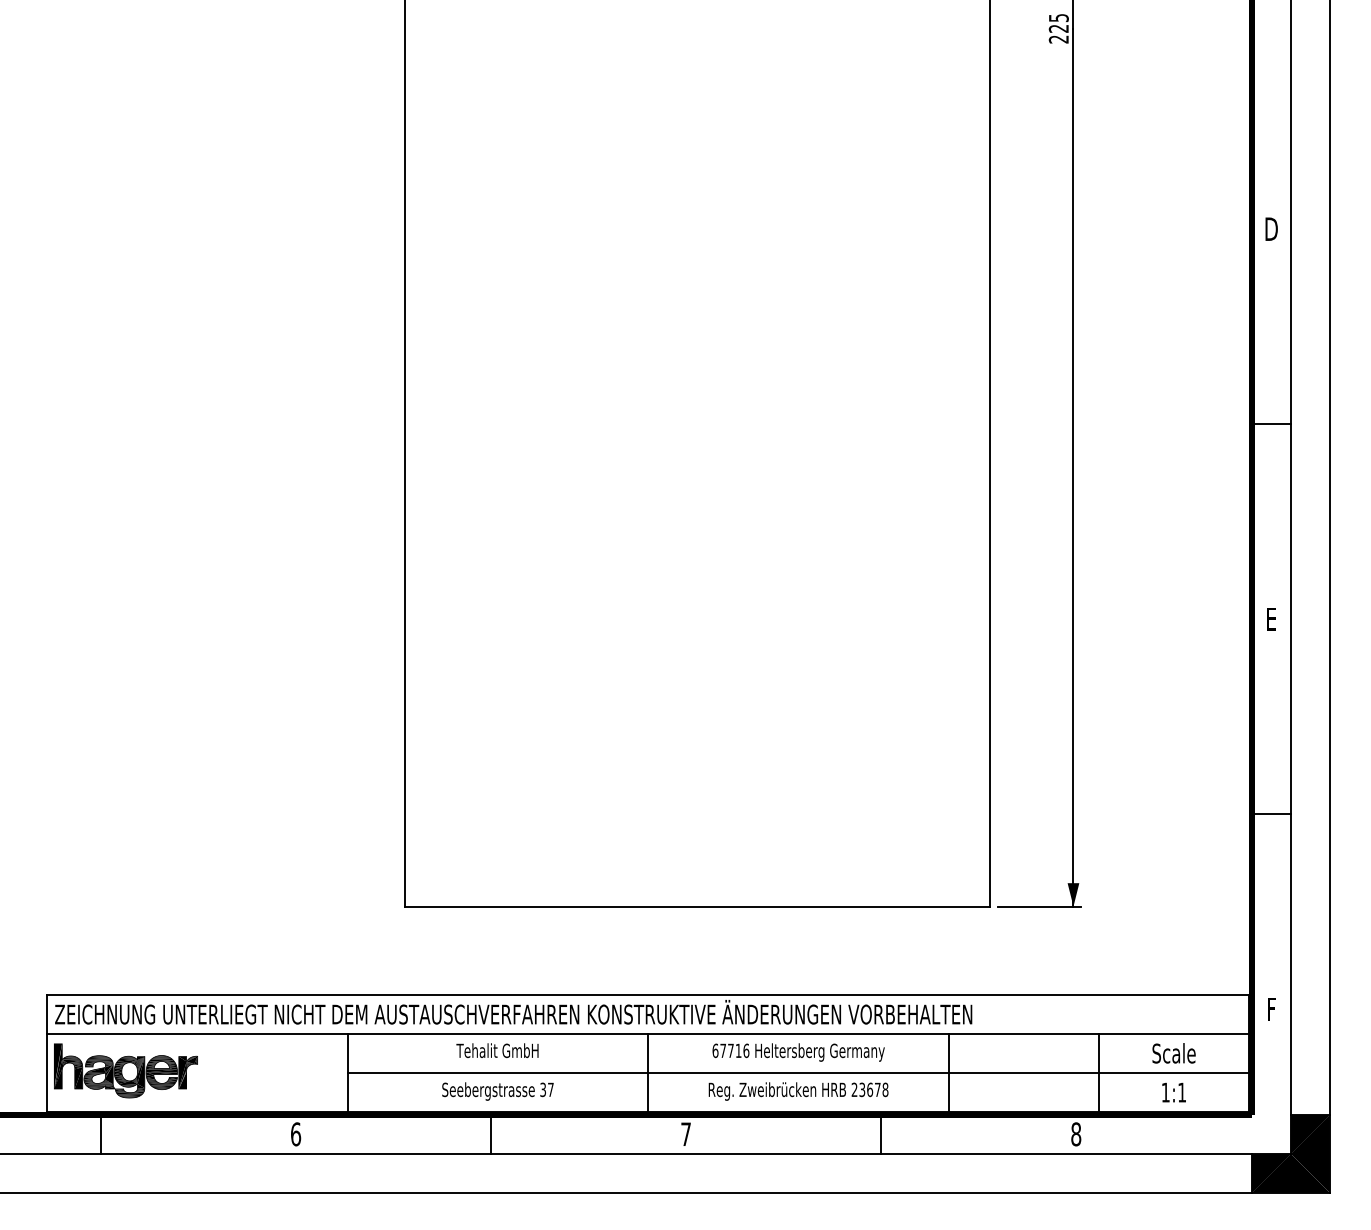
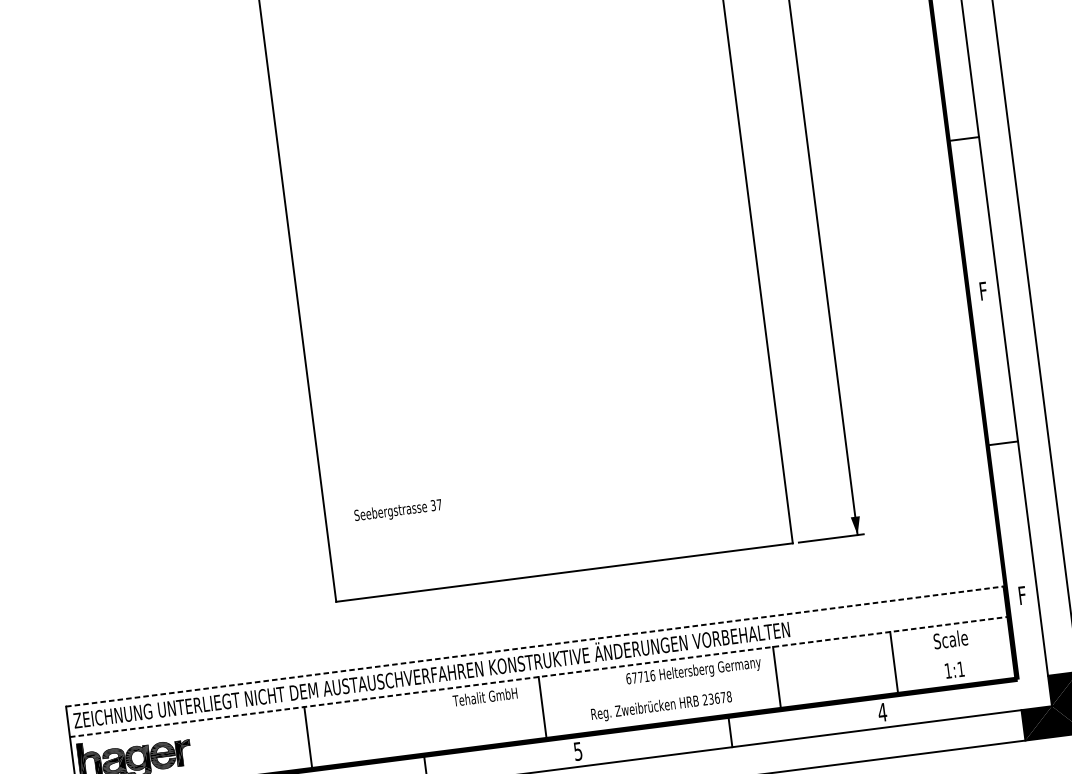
text: (1271, 619) -> (983, 291), E -> F
line: (648, 995) -> (534, 646), solid -> dashed
line: (648, 1034) -> (538, 677), solid -> dashed
text: (497, 1050) -> (485, 696), moved
text: (798, 1052) -> (693, 671), moved
line: (798, 1073) -> (659, 692), removed
text: (497, 1091) -> (397, 511), moved
text: (685, 1134) -> (577, 751), 7 -> 5
text: (1075, 1134) -> (882, 712), 8 -> 4

